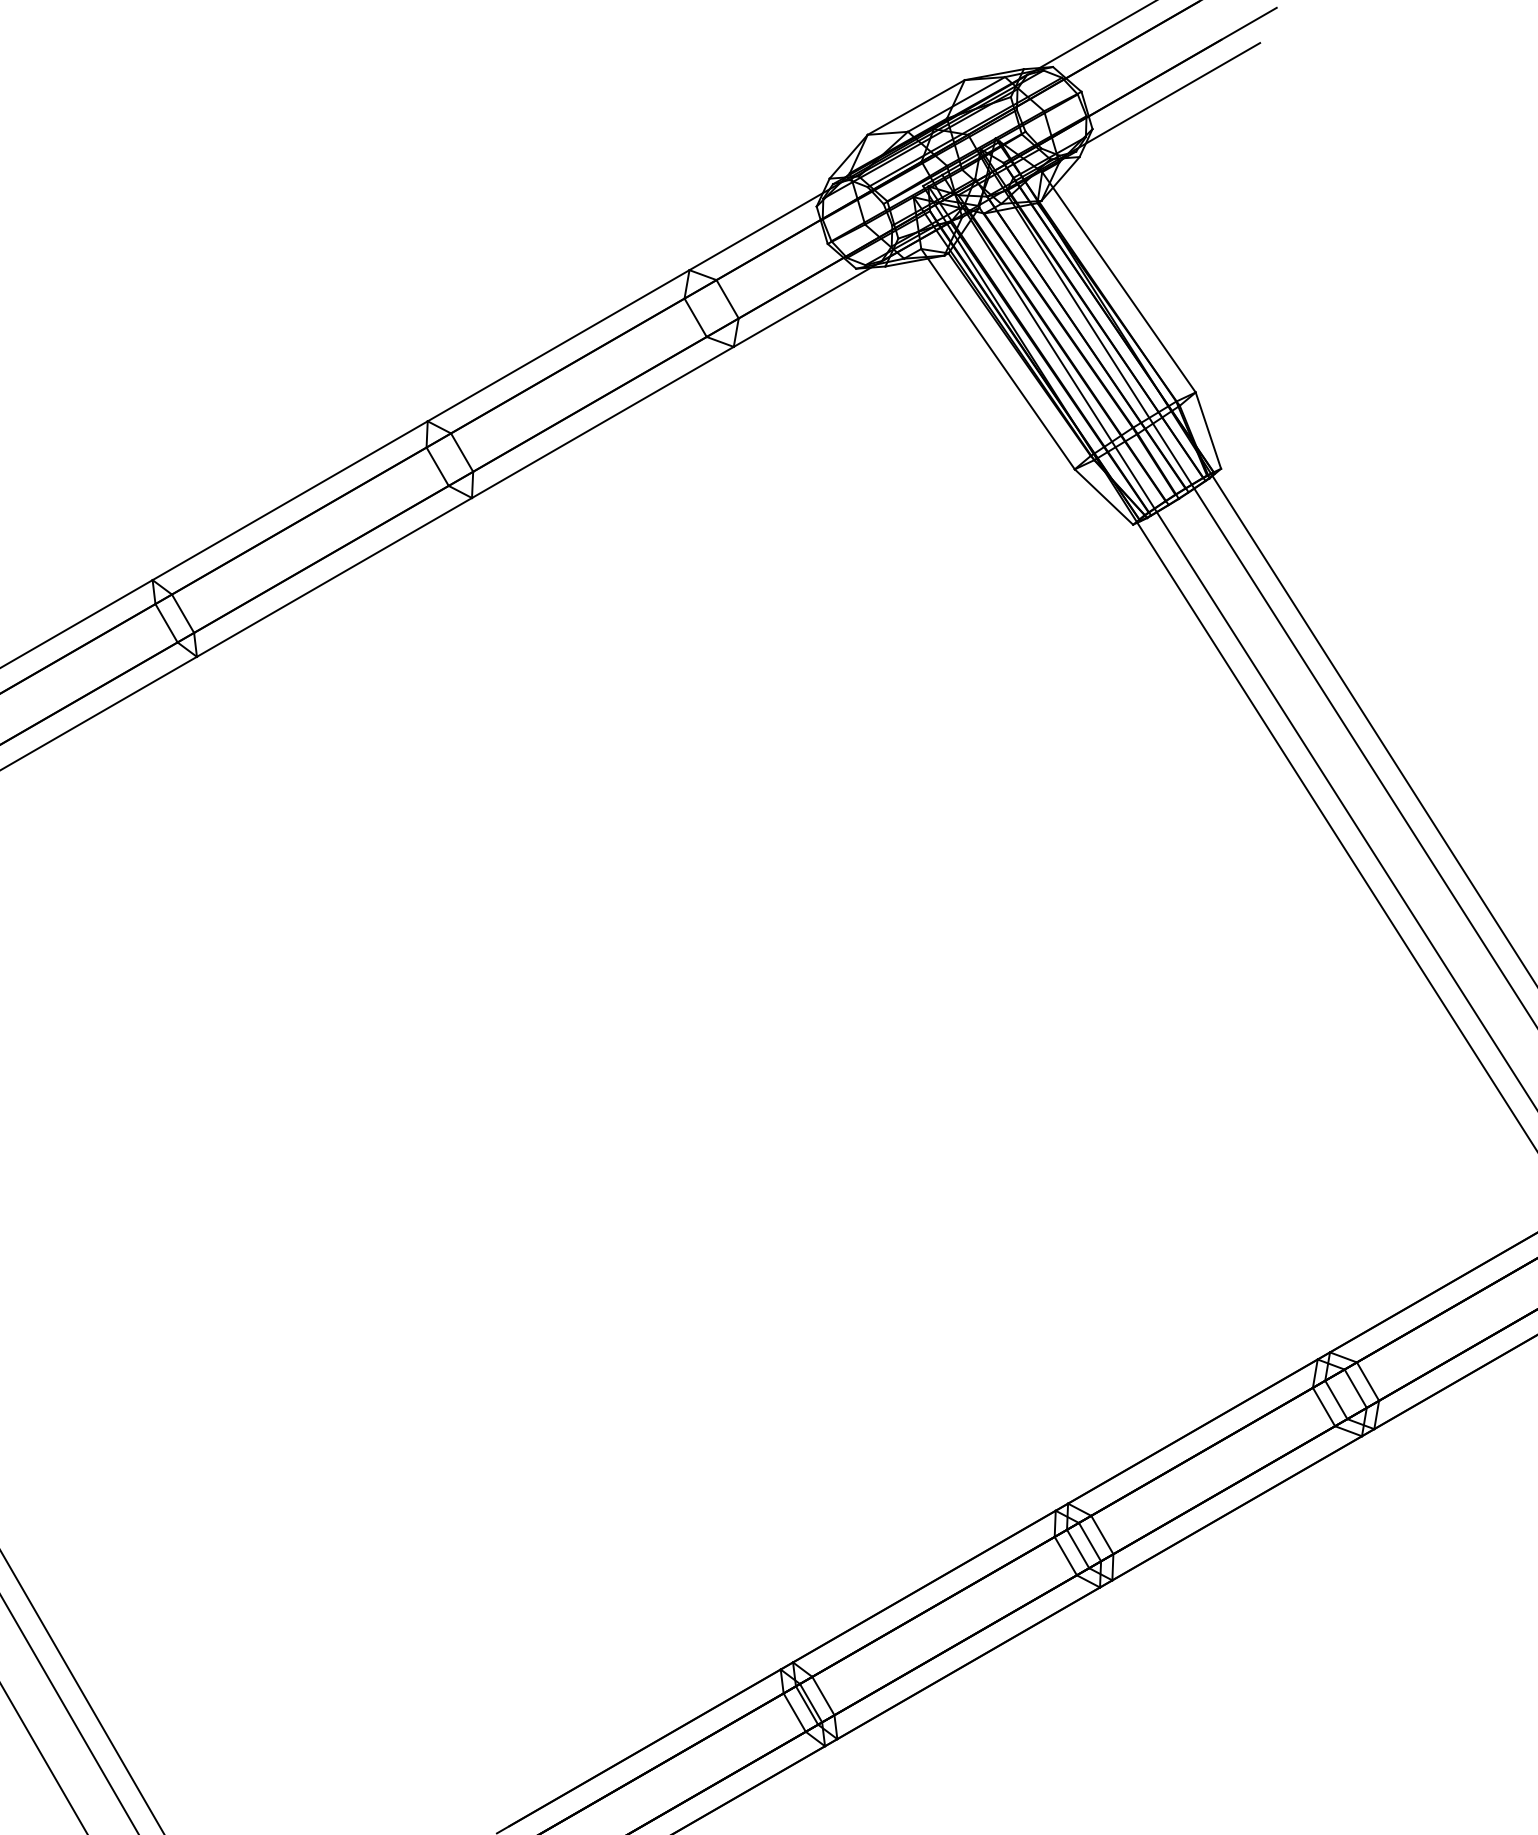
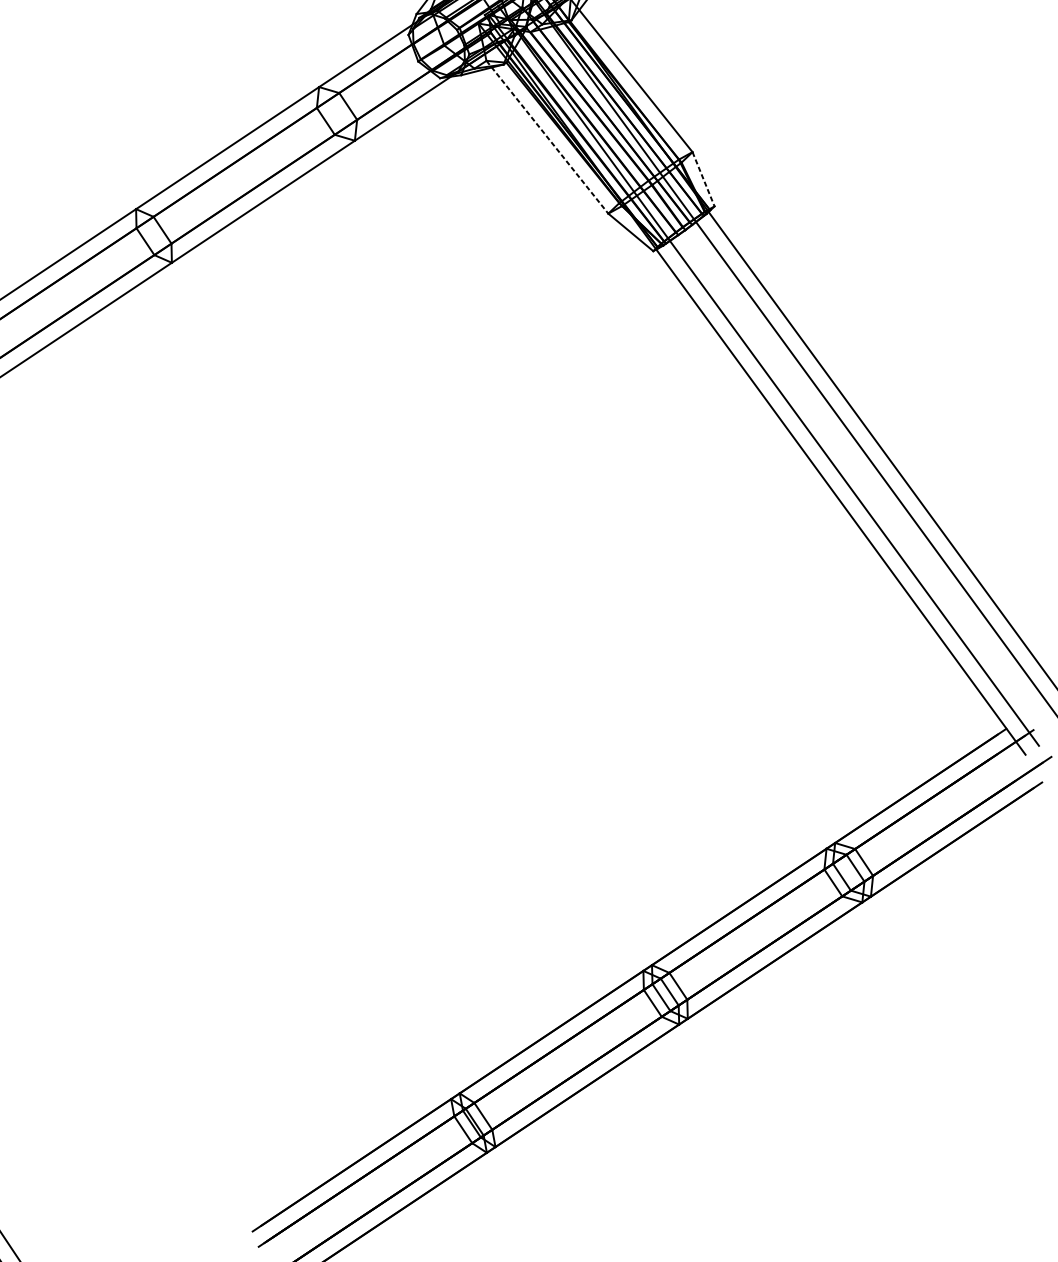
line: (998, 359) -> (547, 137), solid -> dashed
line: (1208, 431) -> (703, 179), solid -> dashed

